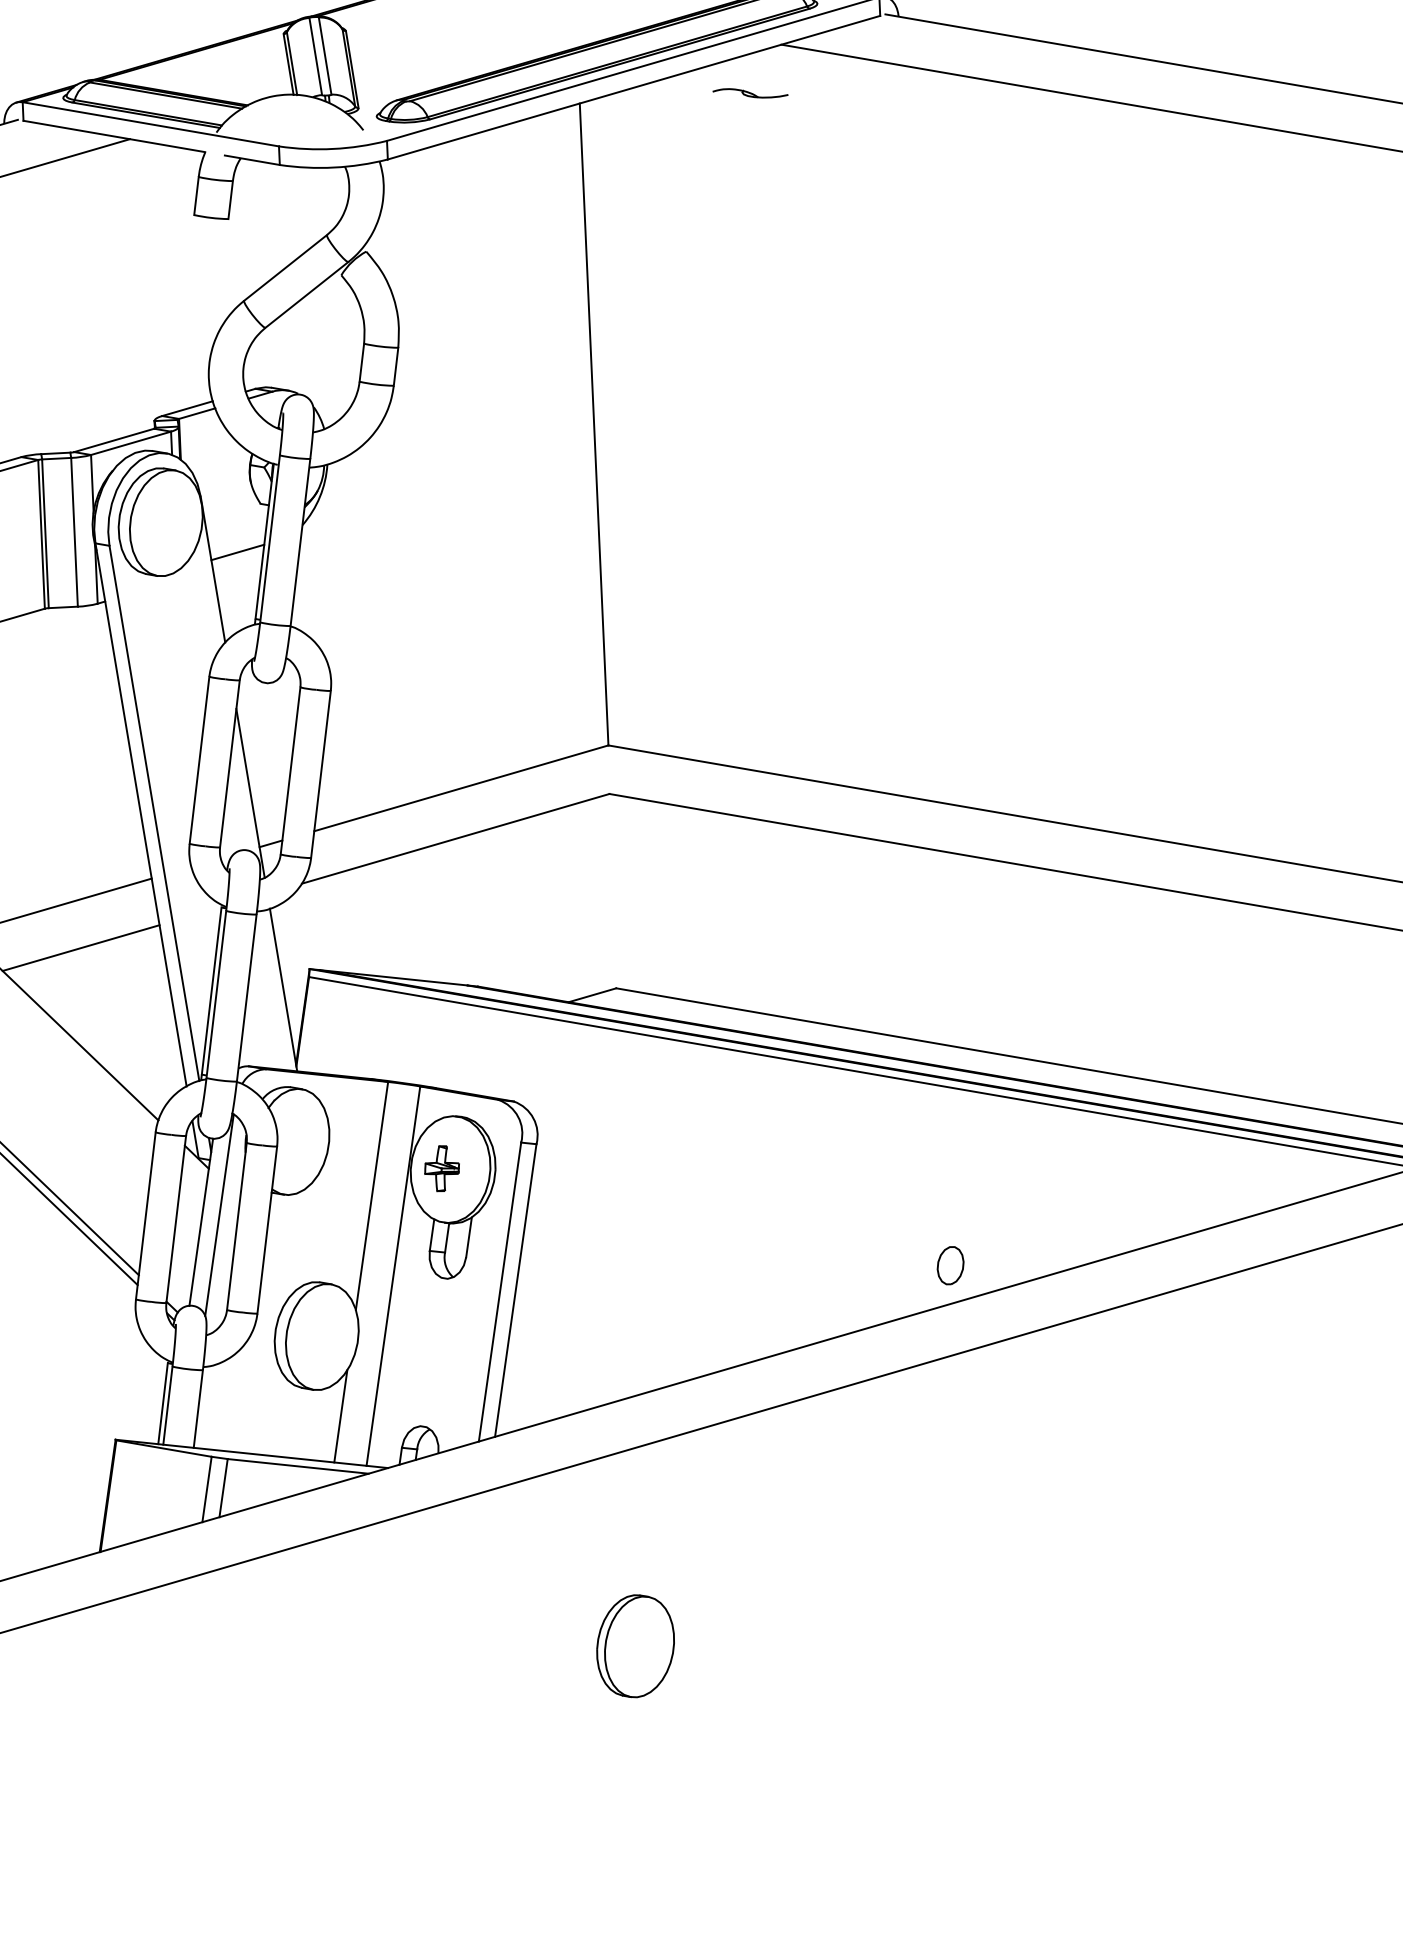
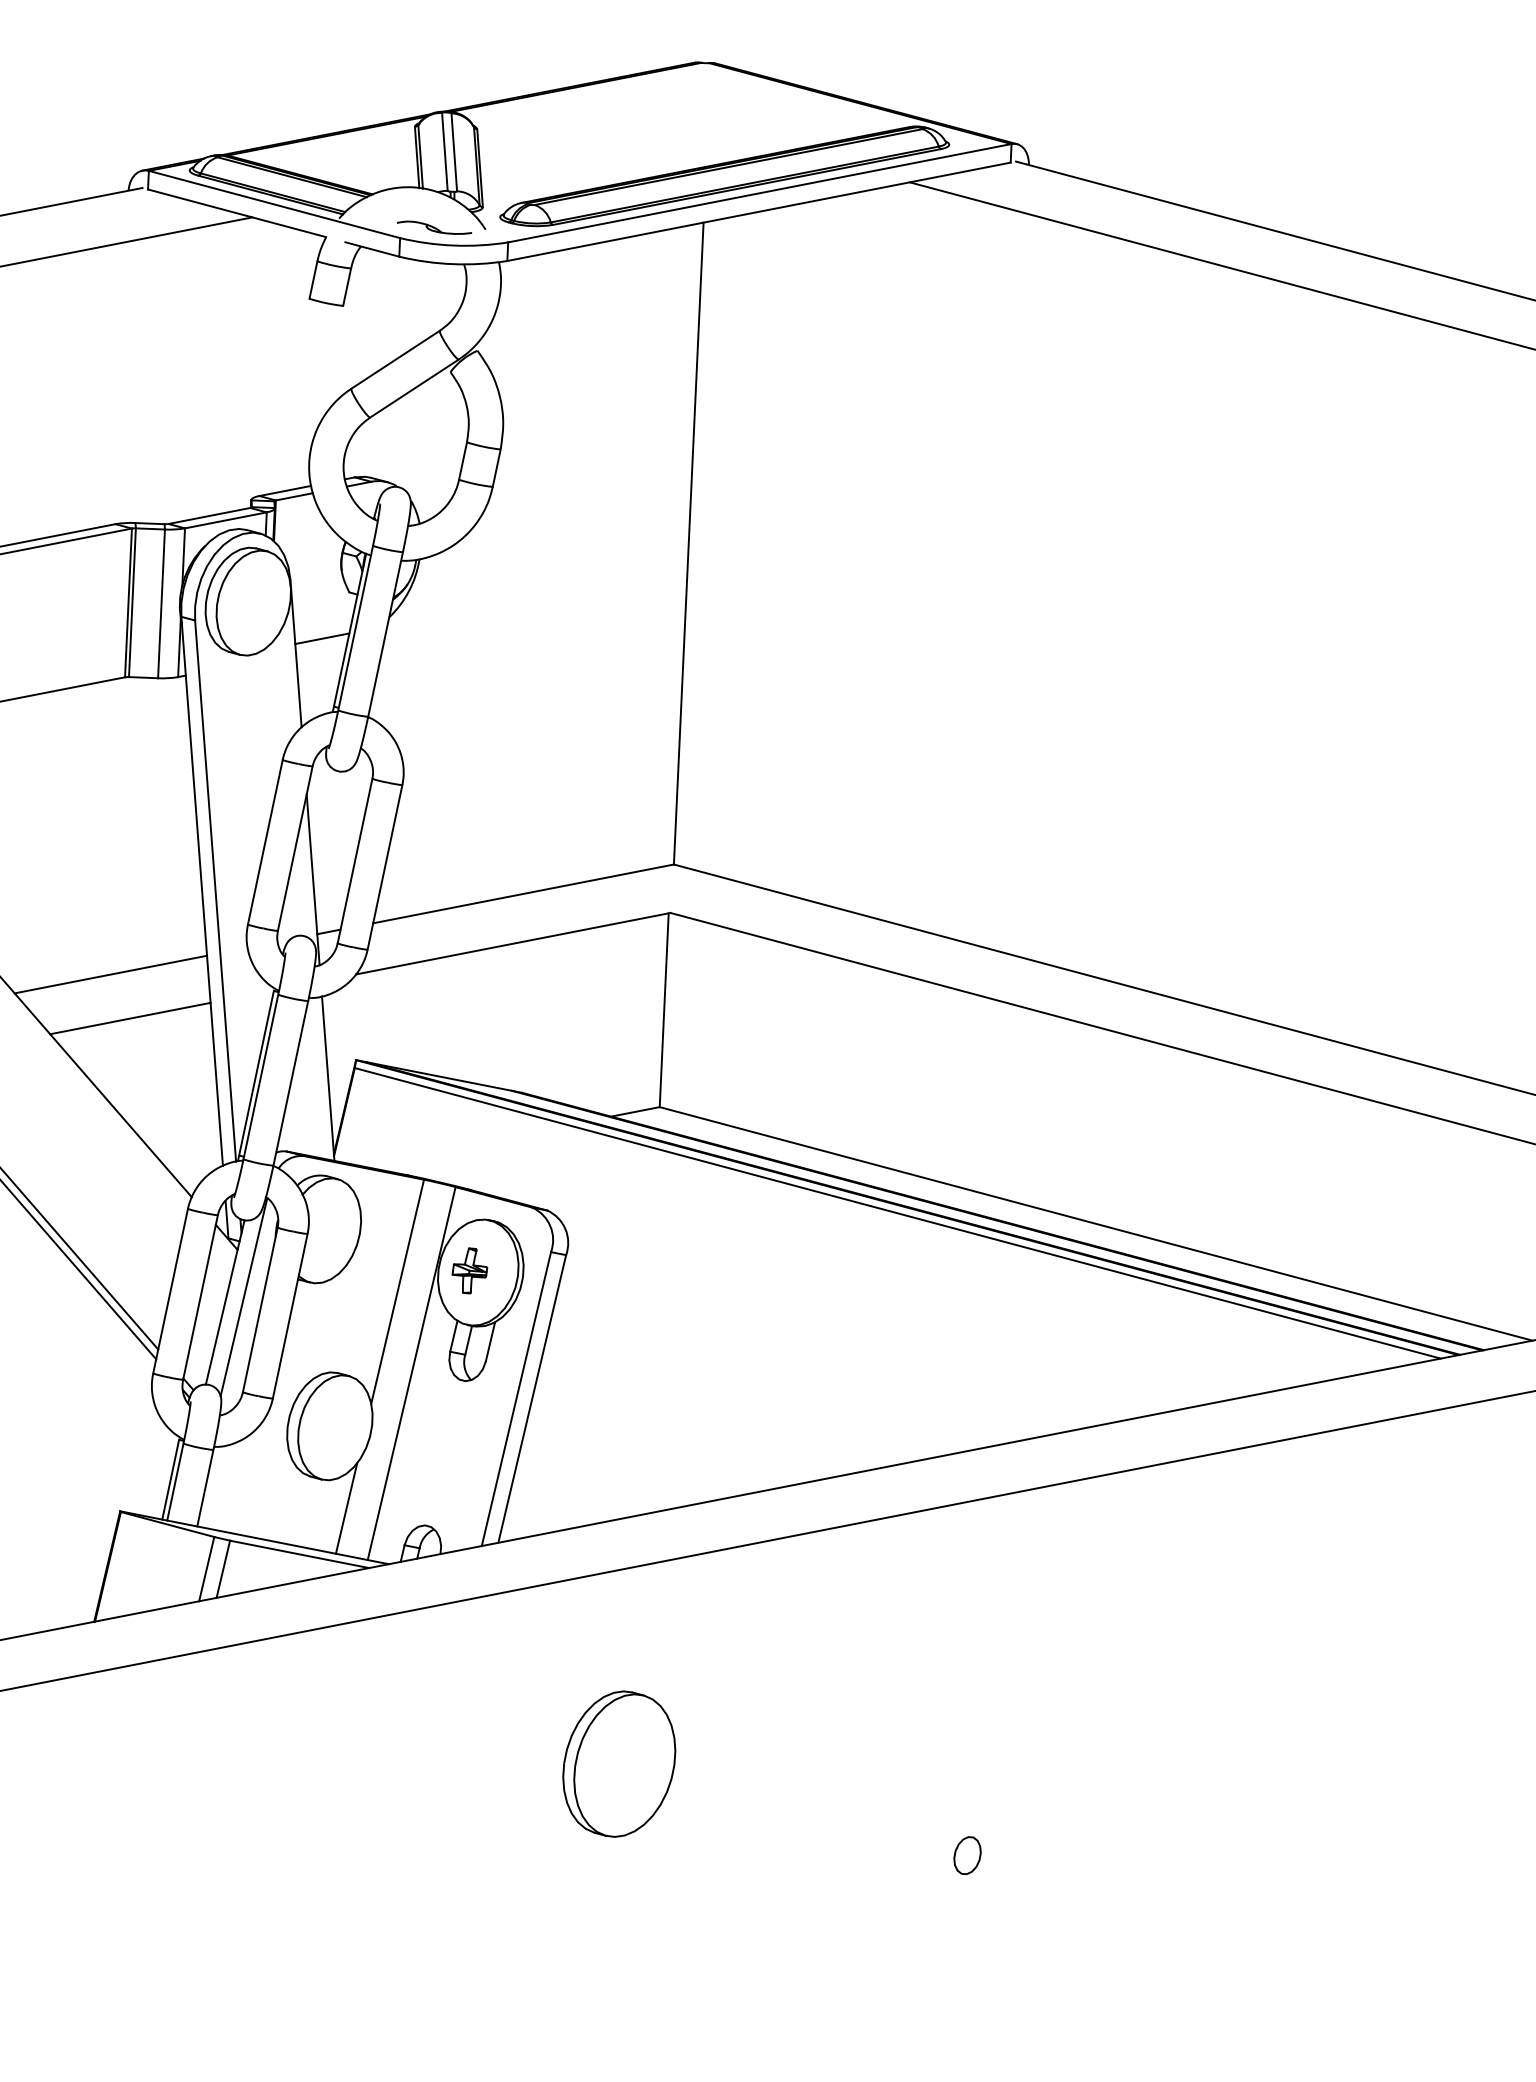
part: (750, 92) -> (434, 227), moved
line: (611, 891) -> (663, 1010), added
part: (950, 1265) -> (967, 1855), moved
part: (635, 1645) -> (619, 1763), size x1.43

